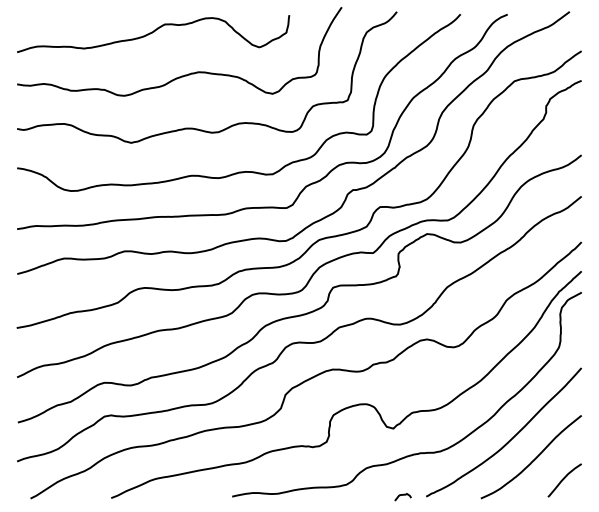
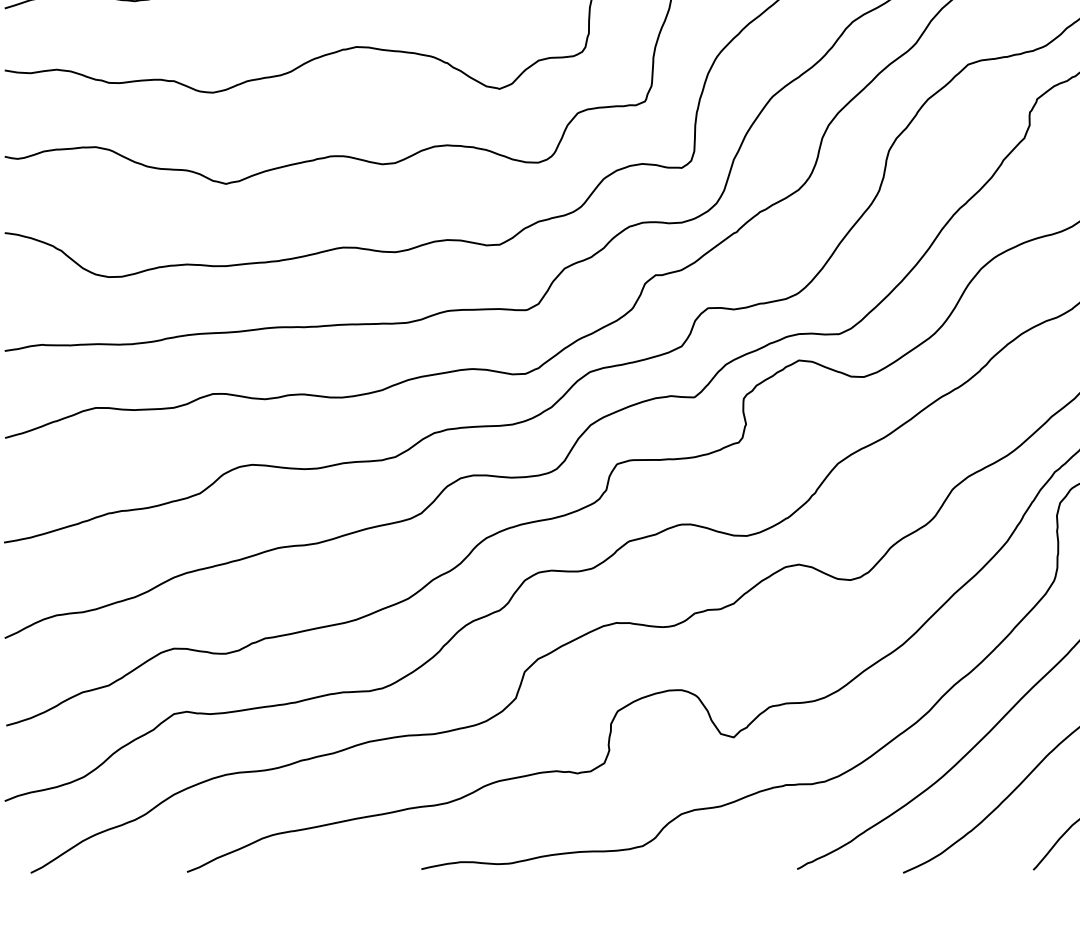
curve: (402, 495) -> (751, 866), removed

